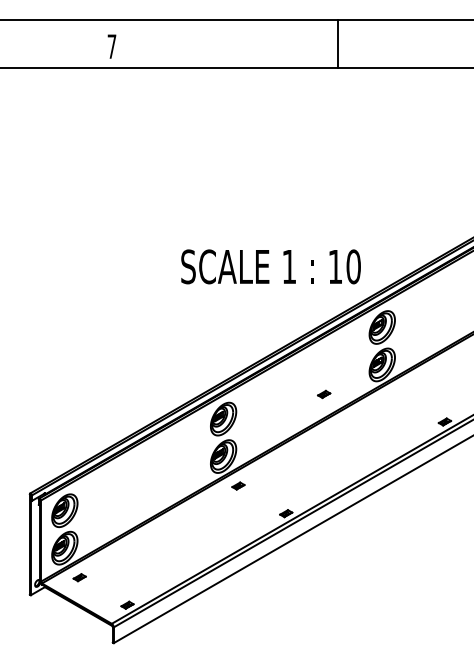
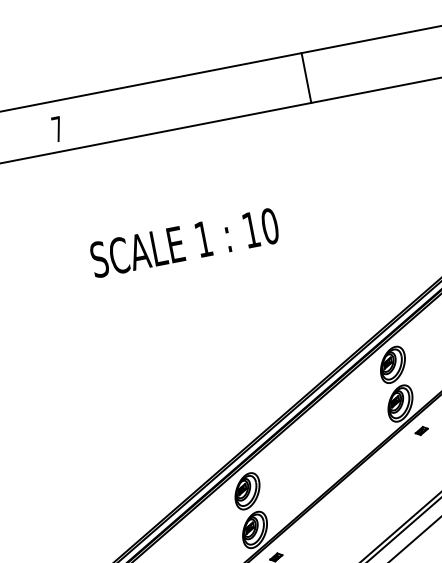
line: (337, 43) -> (306, 77), moved
text: (270, 266) -> (184, 242), moved
part: (324, 394) -> (422, 430), moved

